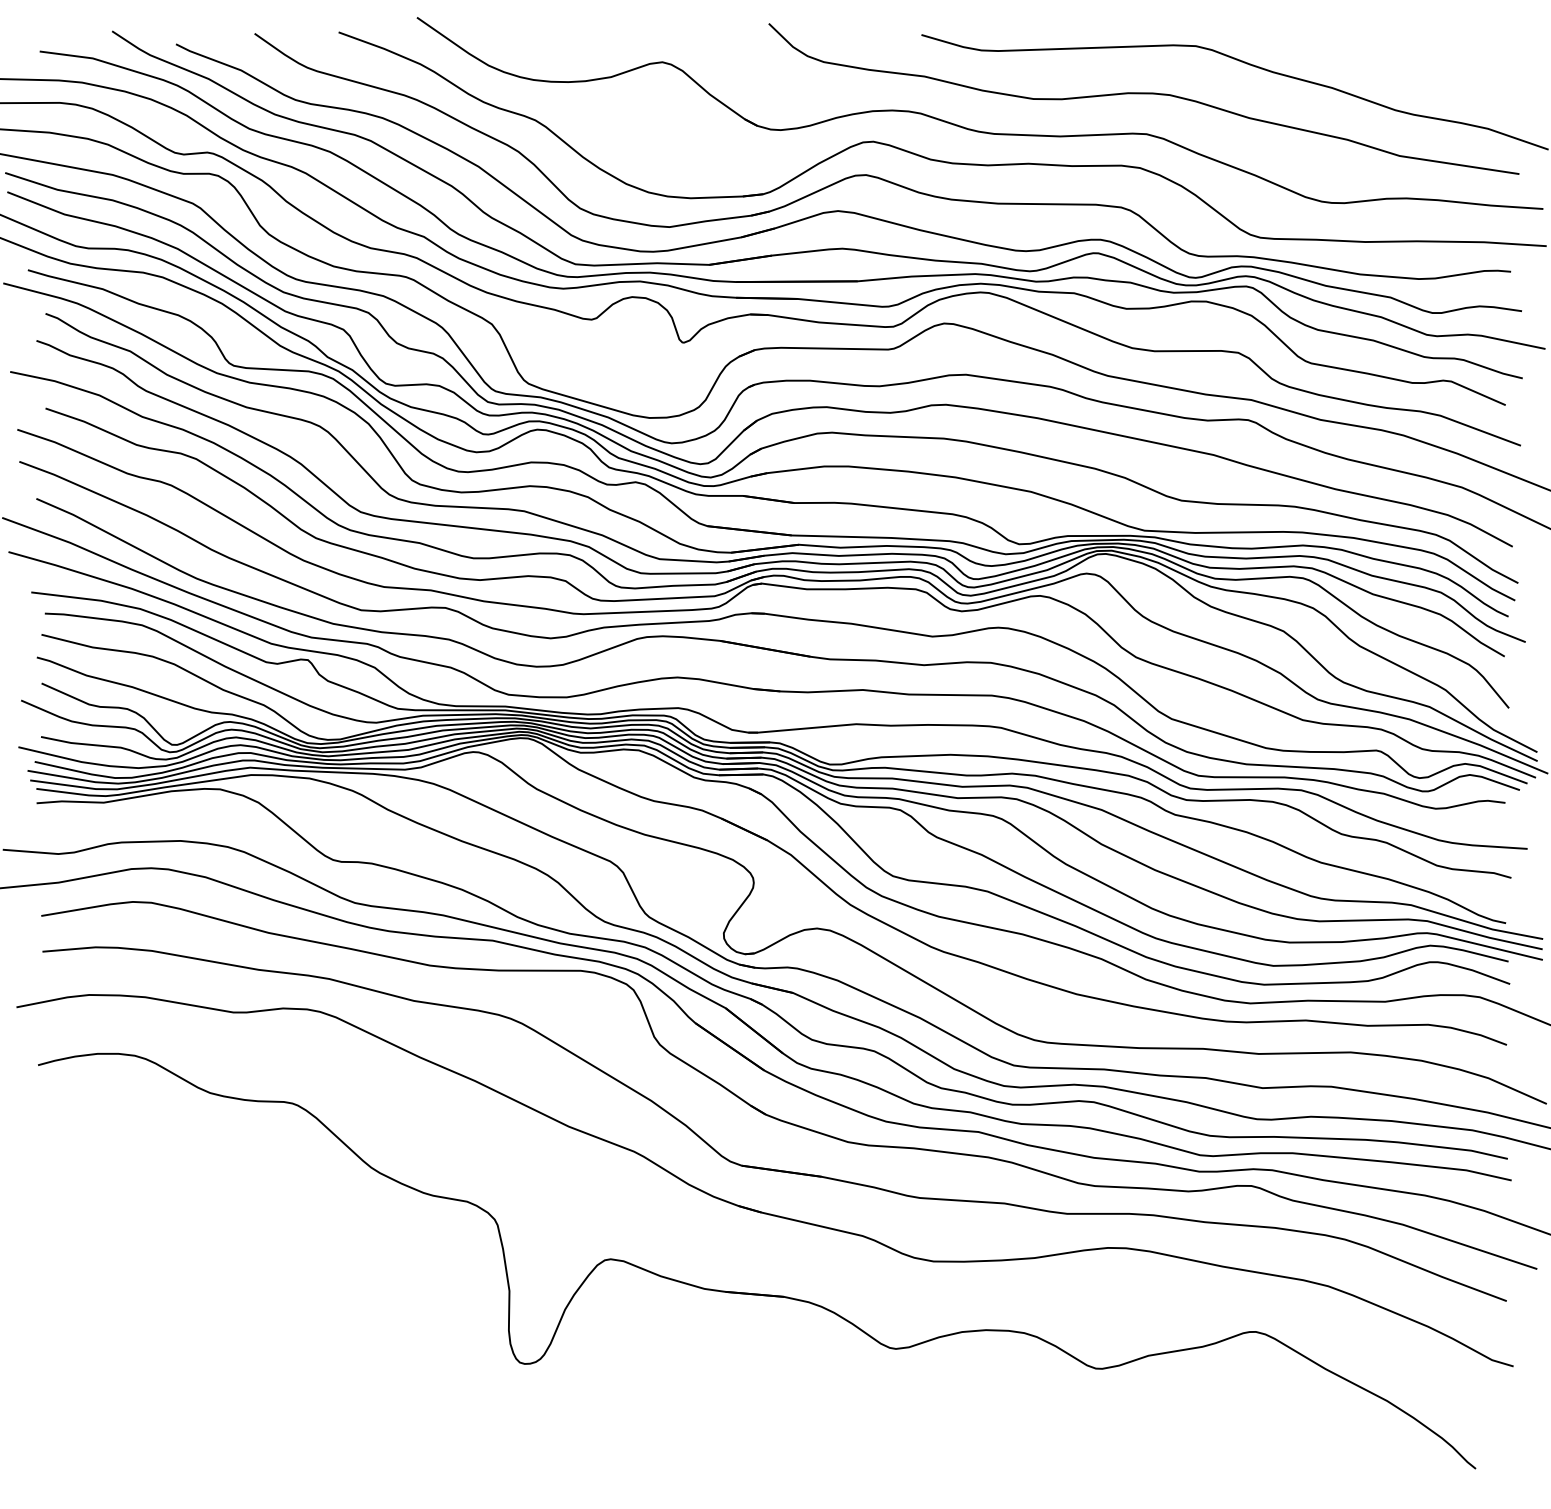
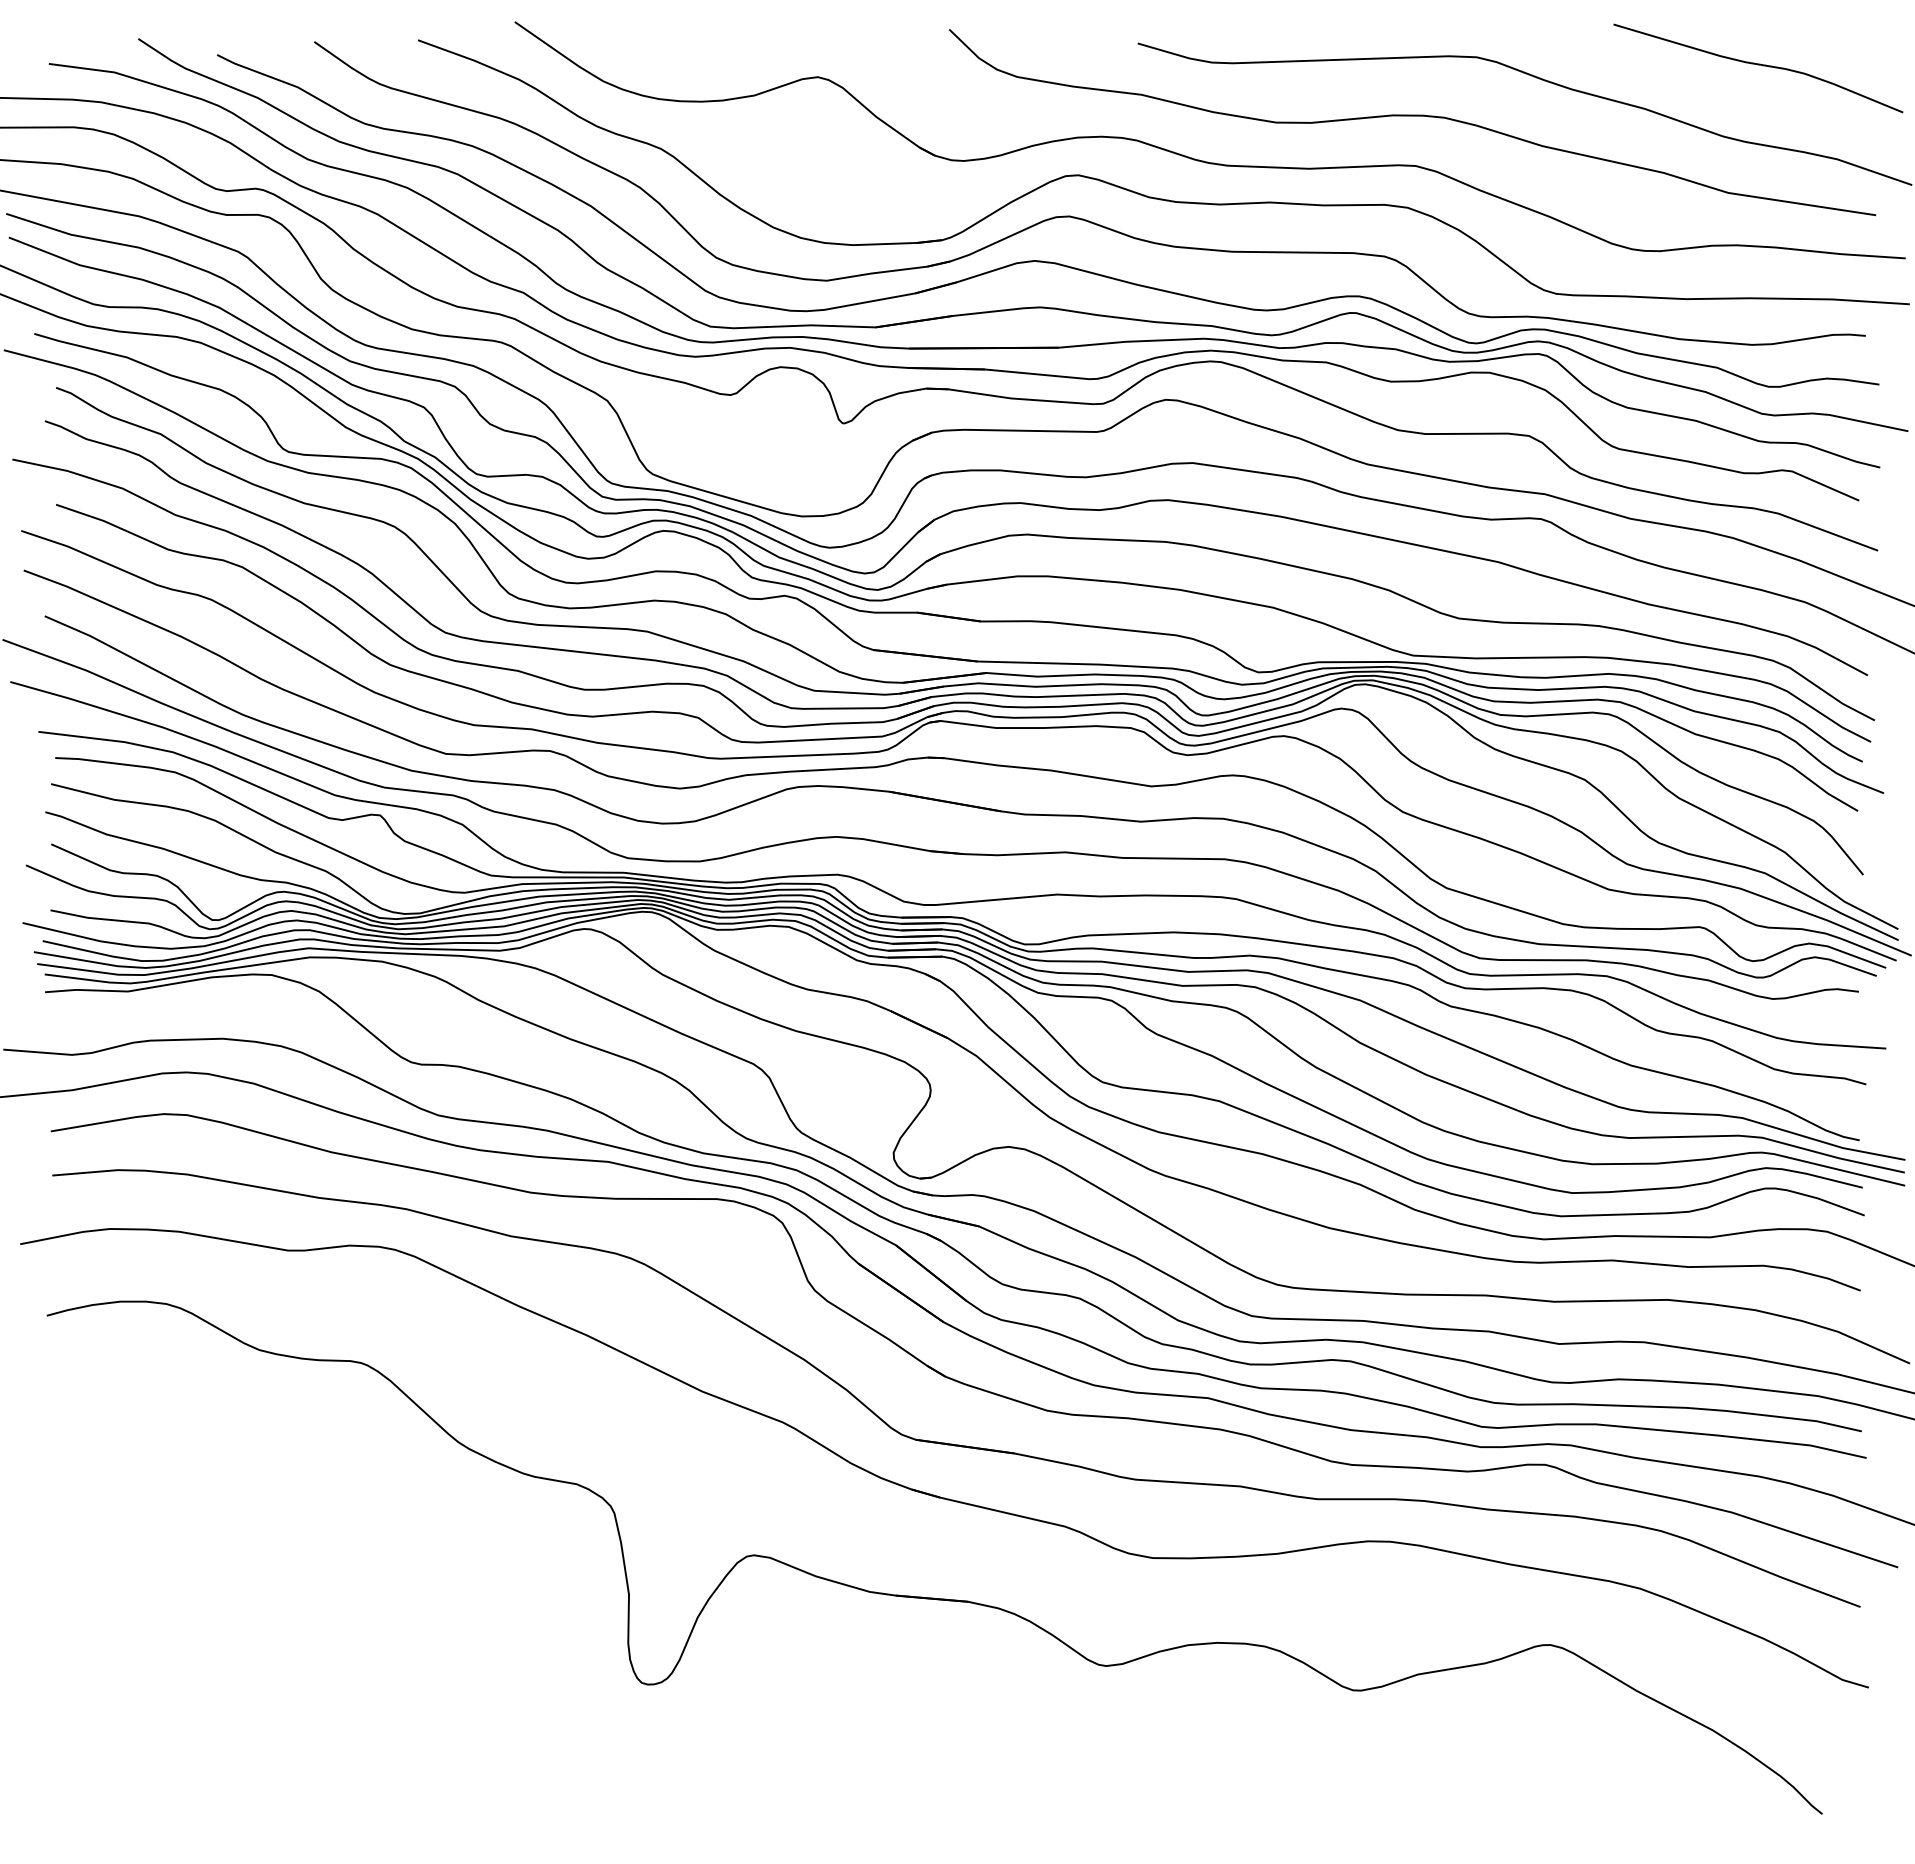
curve: (1424, 52) -> (1758, 65), added

